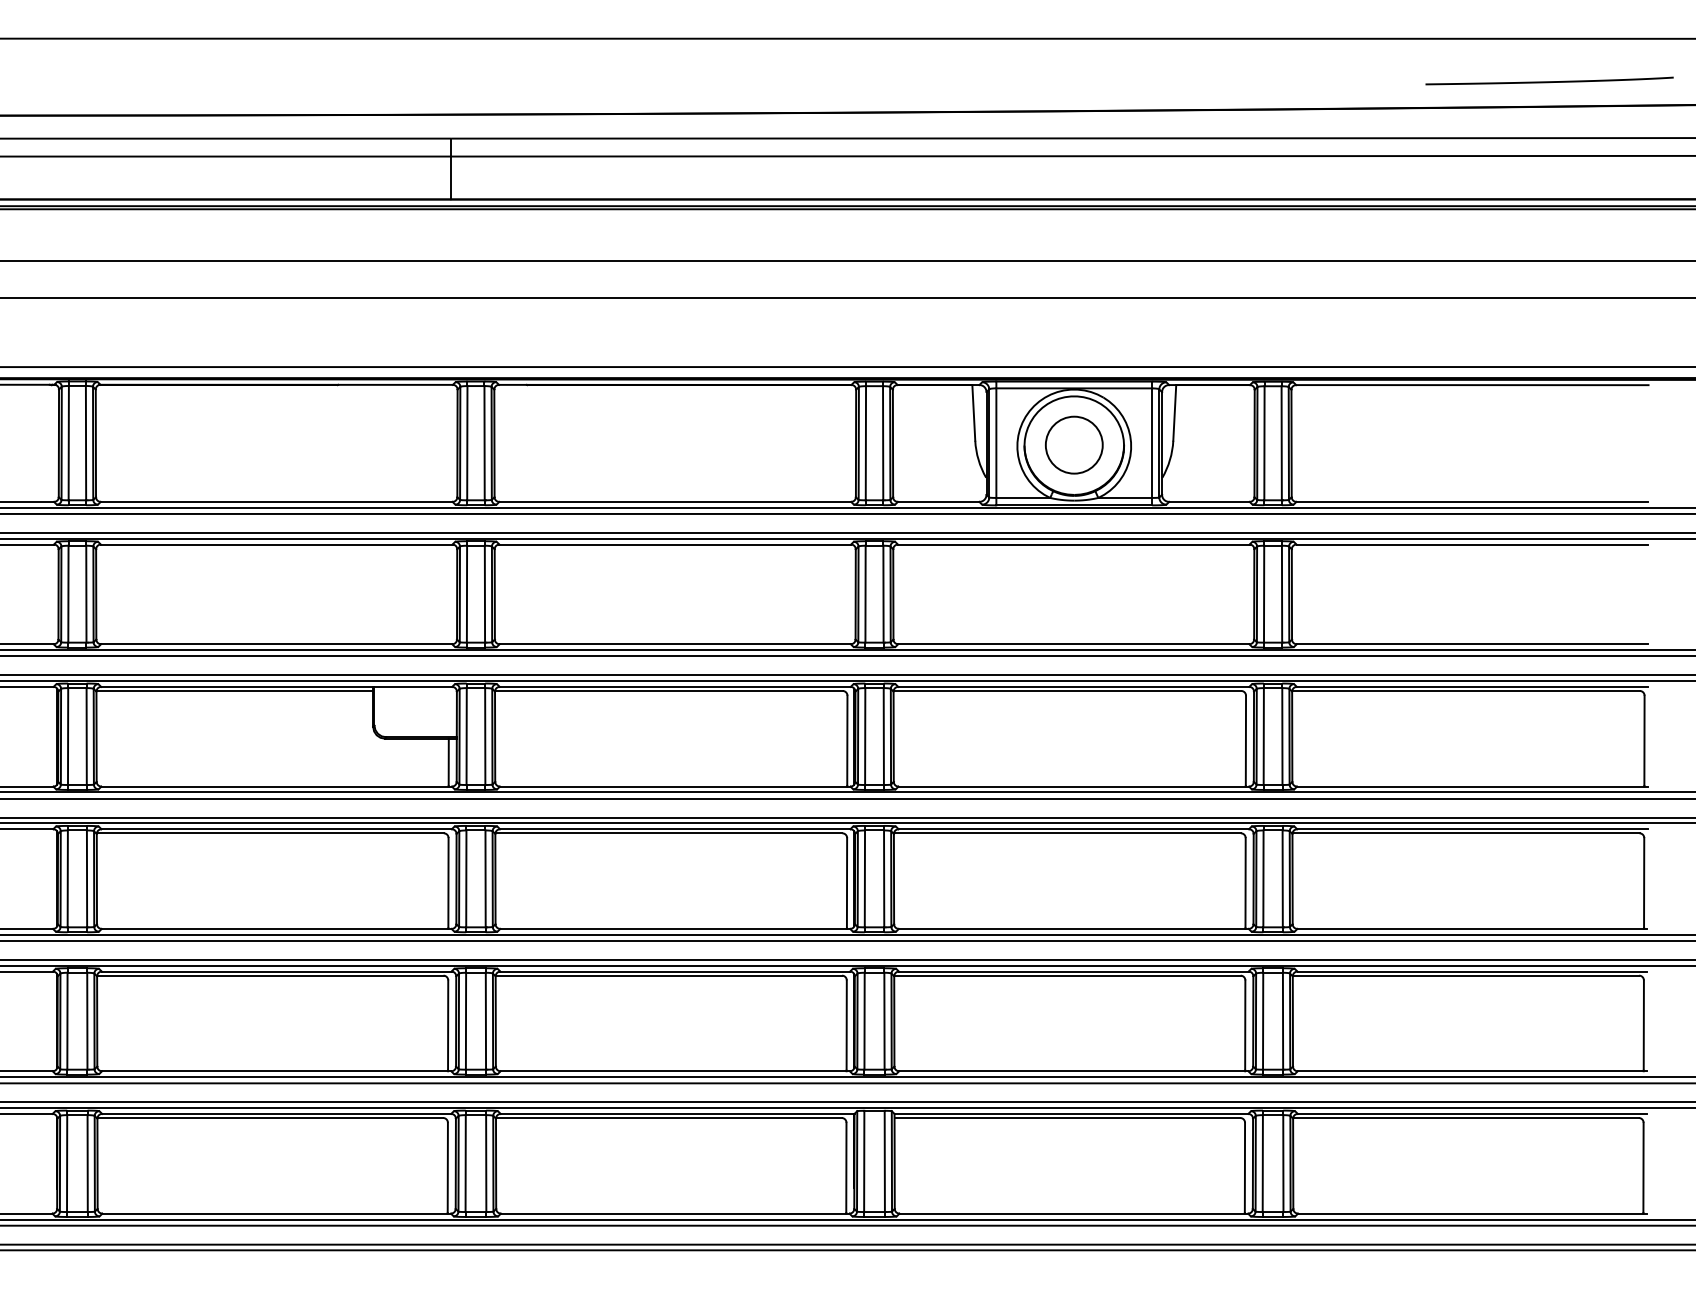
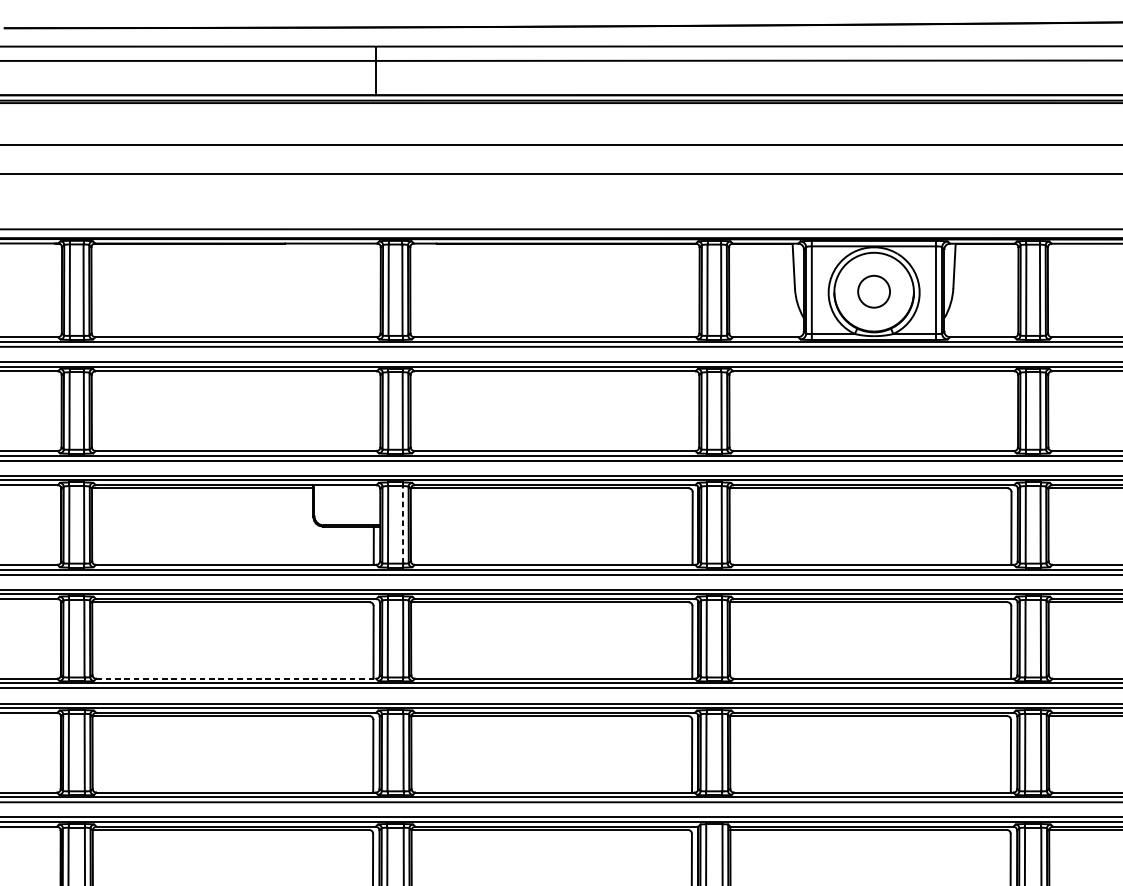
circle: (1073, 444) -> (873, 291), size x0.7
line: (485, 736) -> (403, 524), solid -> dashed
line: (276, 928) -> (236, 678), solid -> dashed

